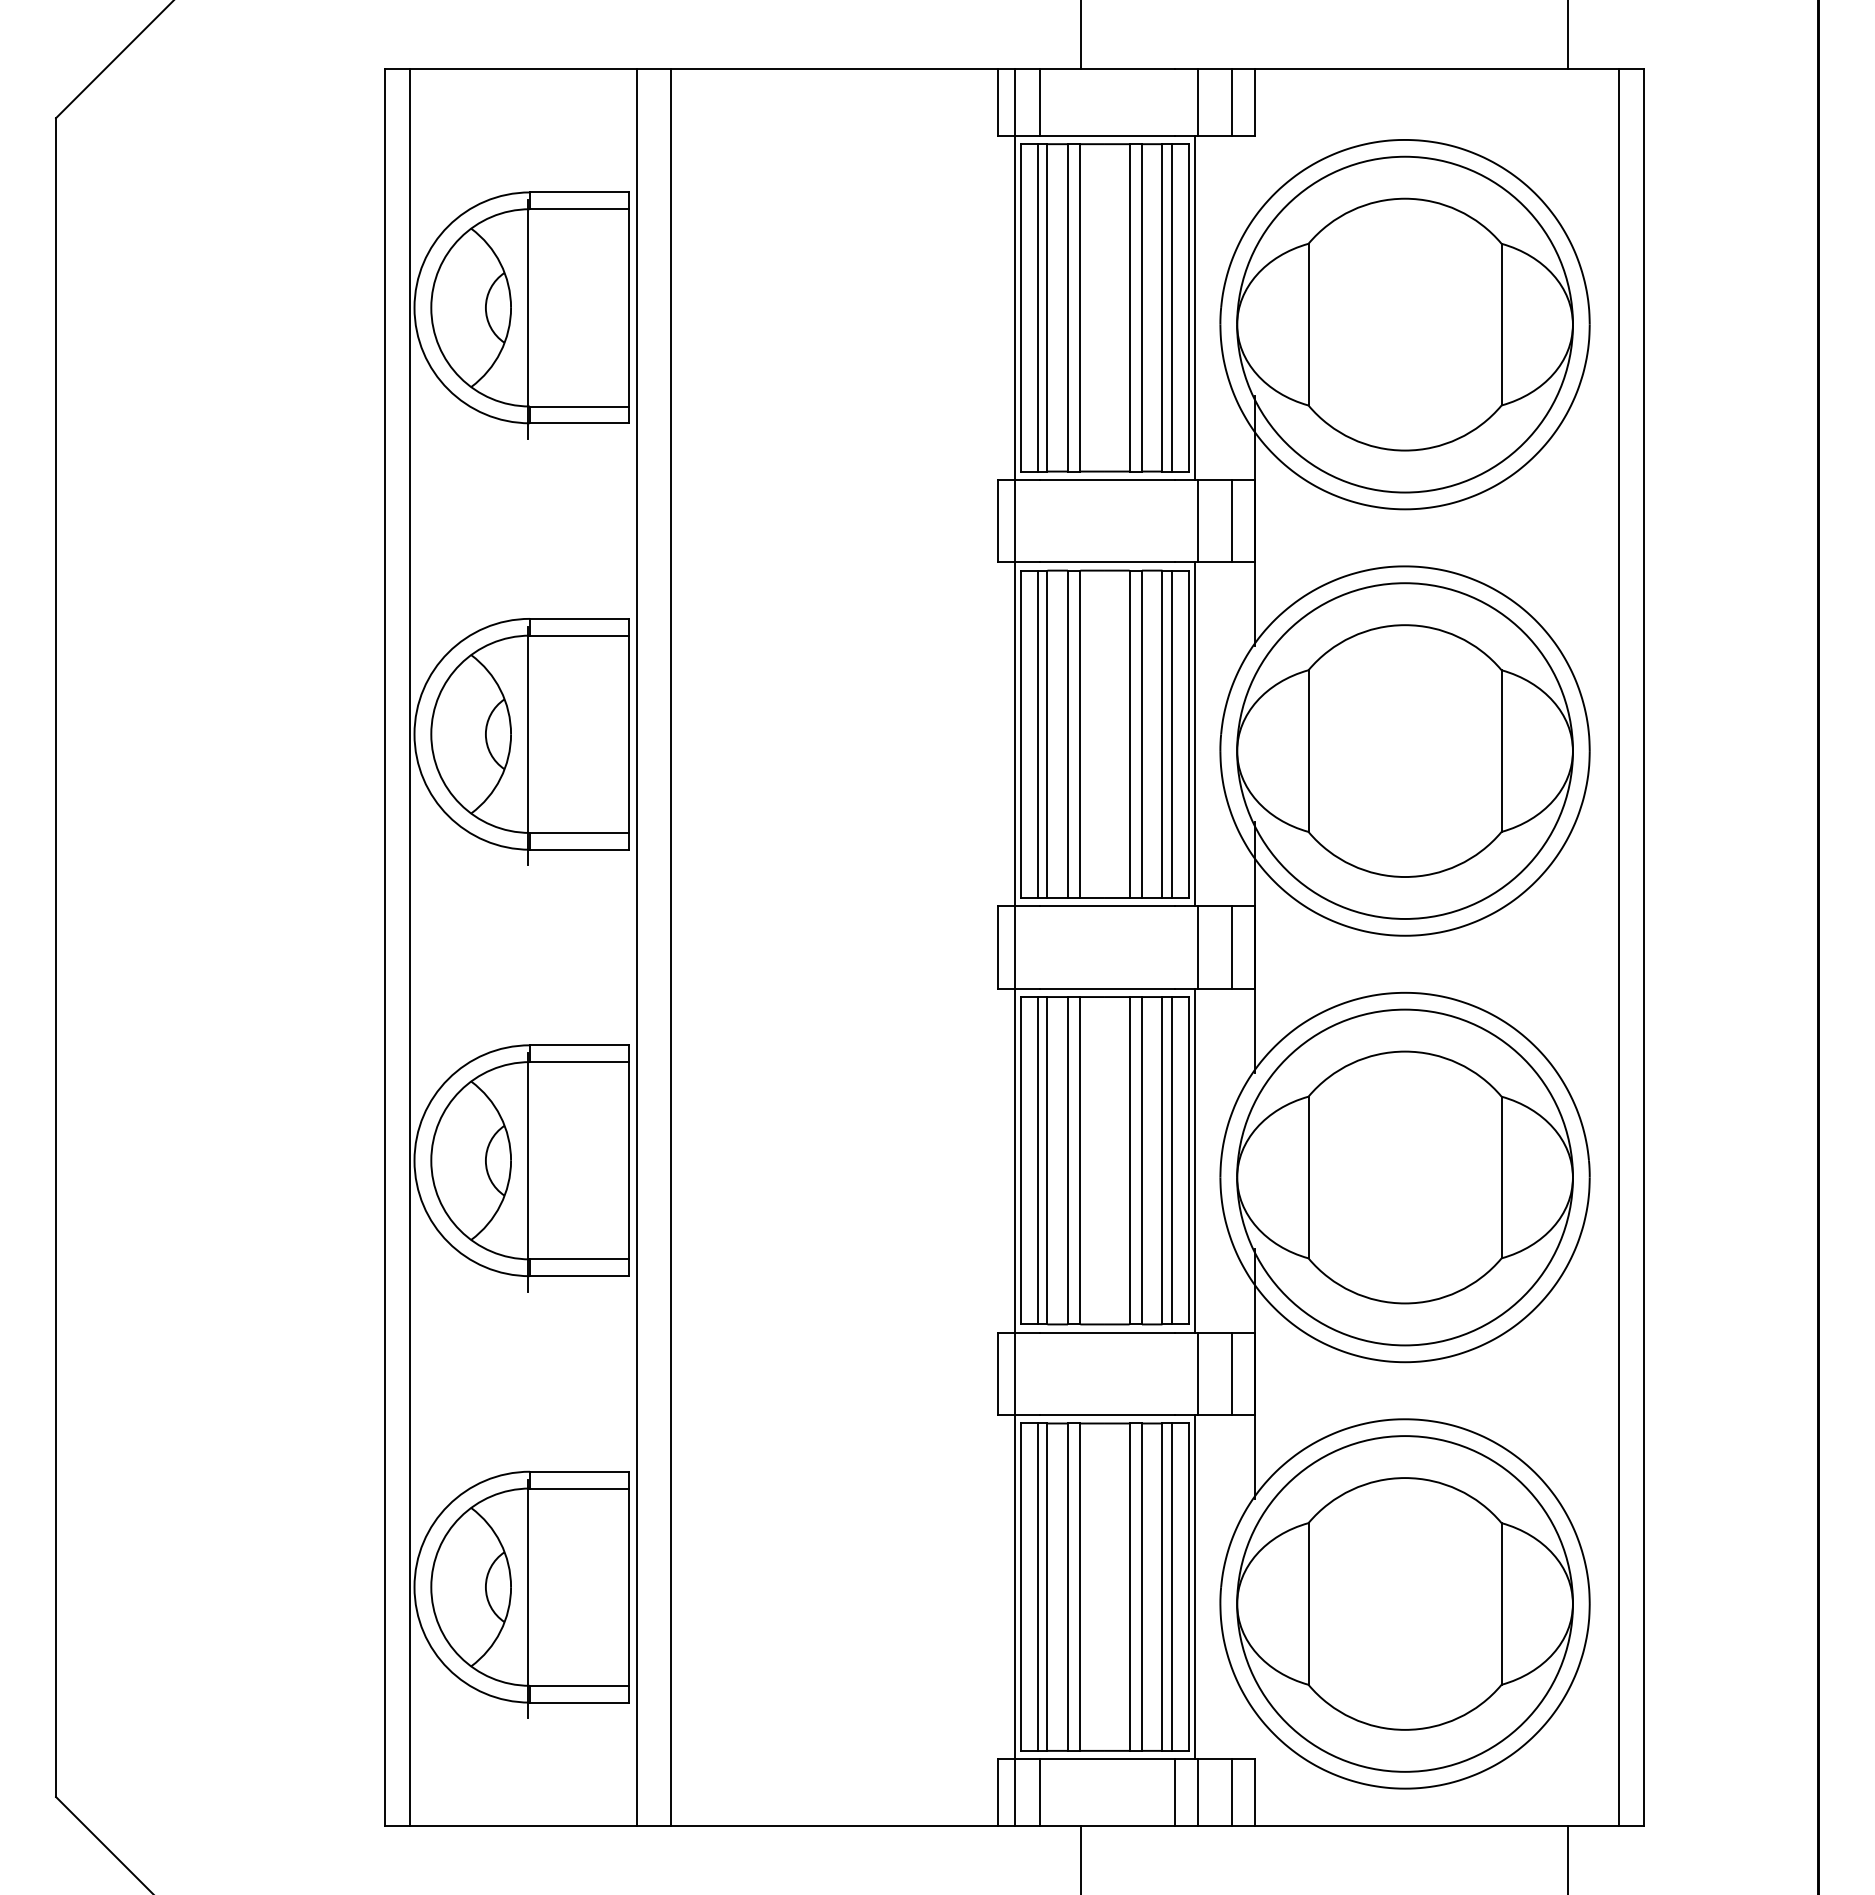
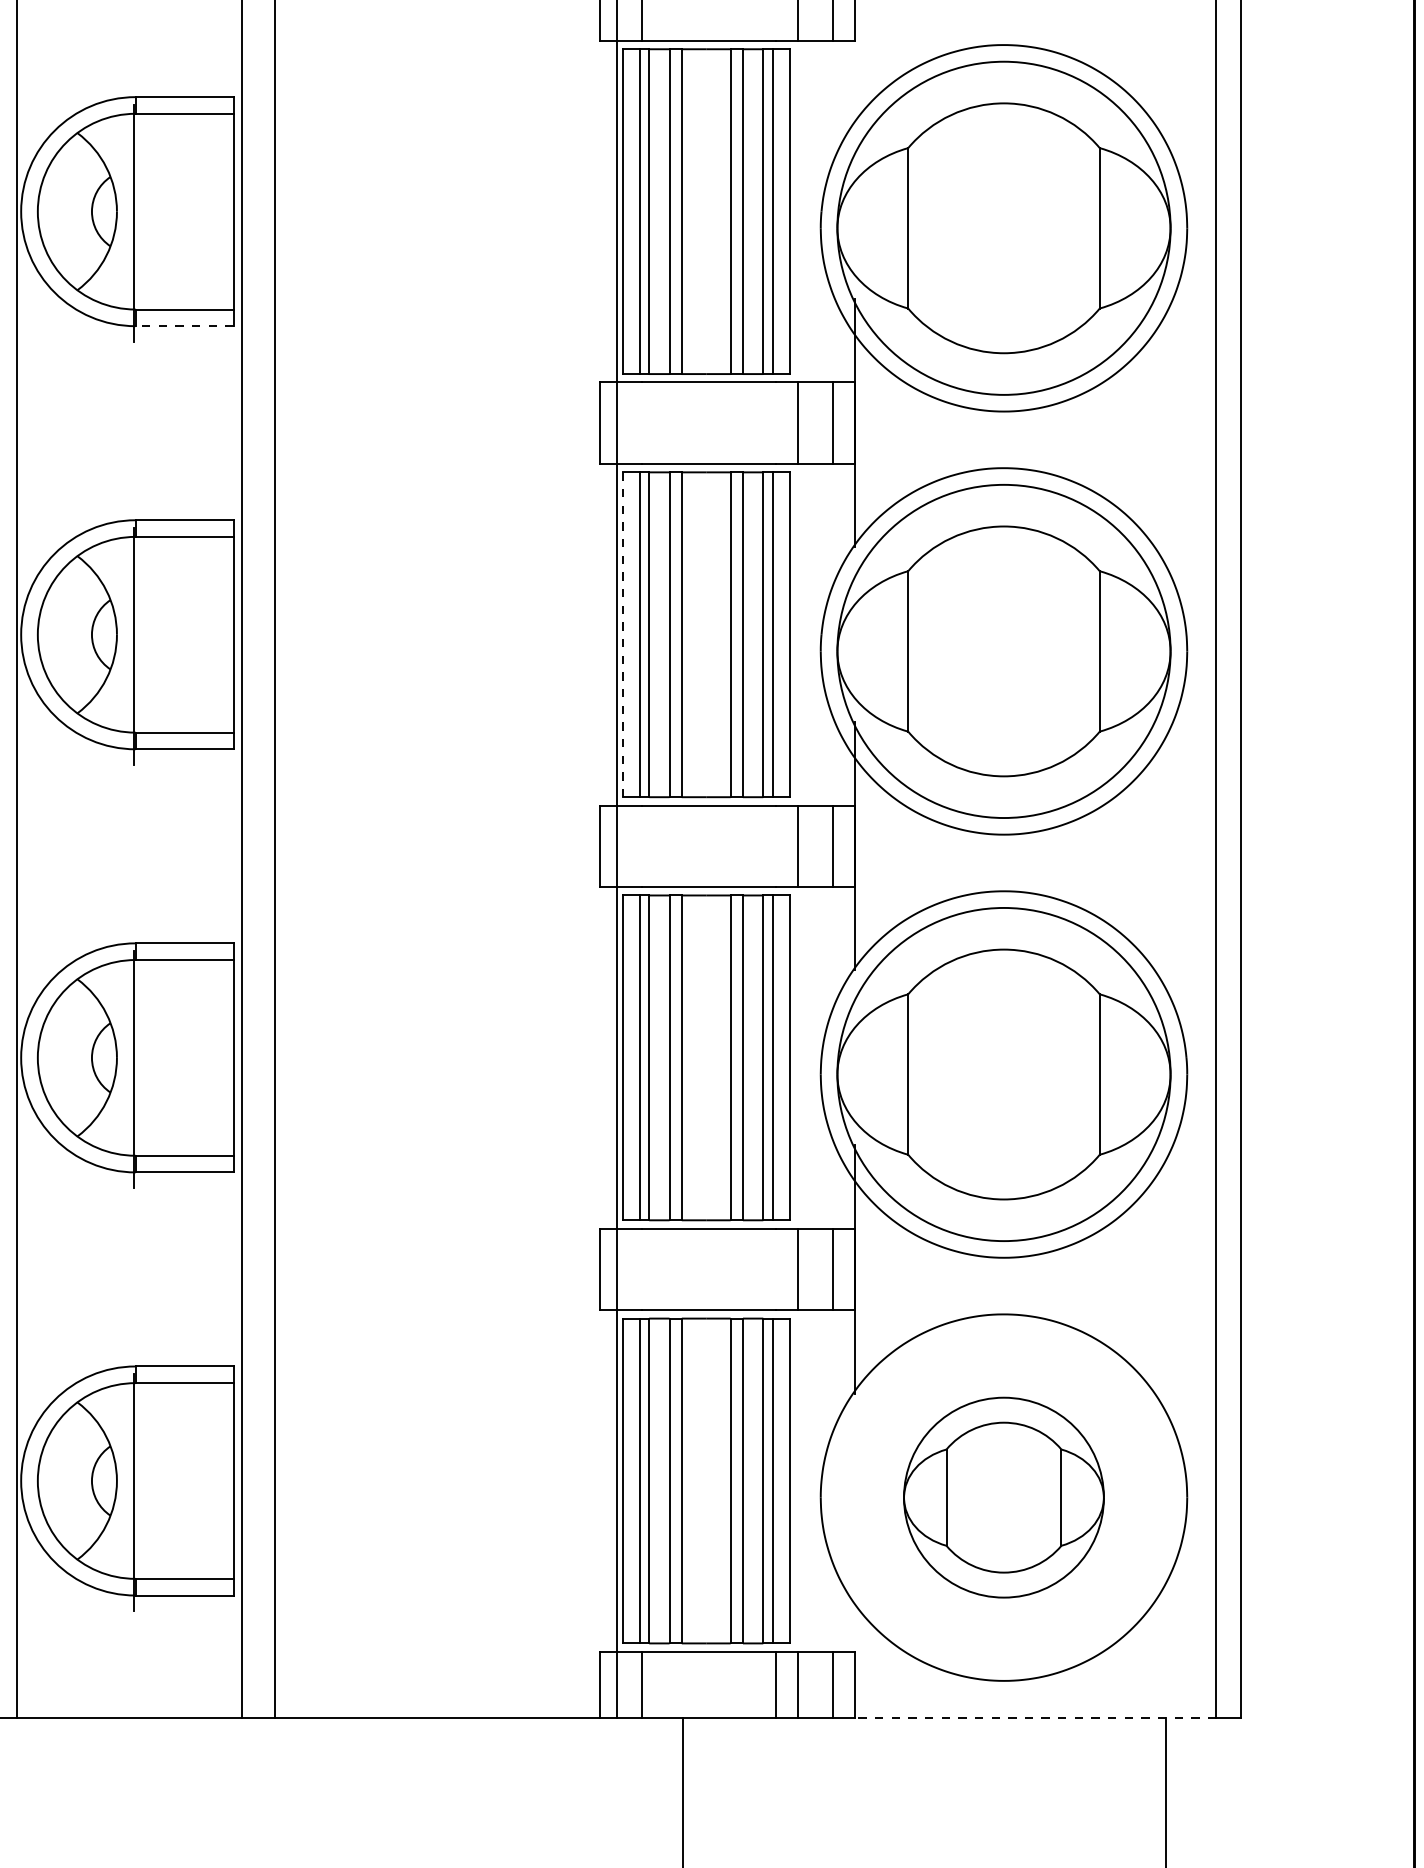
line: (1195, 307) -> (796, 211), removed
line: (578, 423) -> (183, 326), solid -> dashed
line: (1021, 734) -> (623, 634), solid -> dashed
line: (1195, 734) -> (796, 634), removed
line: (1195, 1160) -> (796, 1057), removed
line: (1195, 1587) -> (796, 1481), removed
part: (1404, 1603) -> (1003, 1497), size x0.6
line: (1437, 1826) -> (1036, 1718), solid -> dashed

